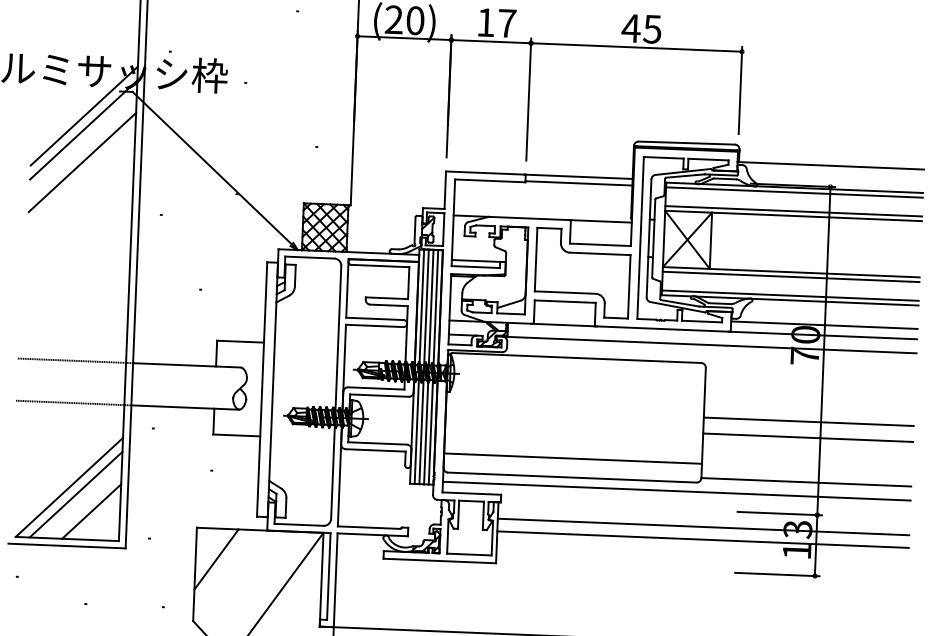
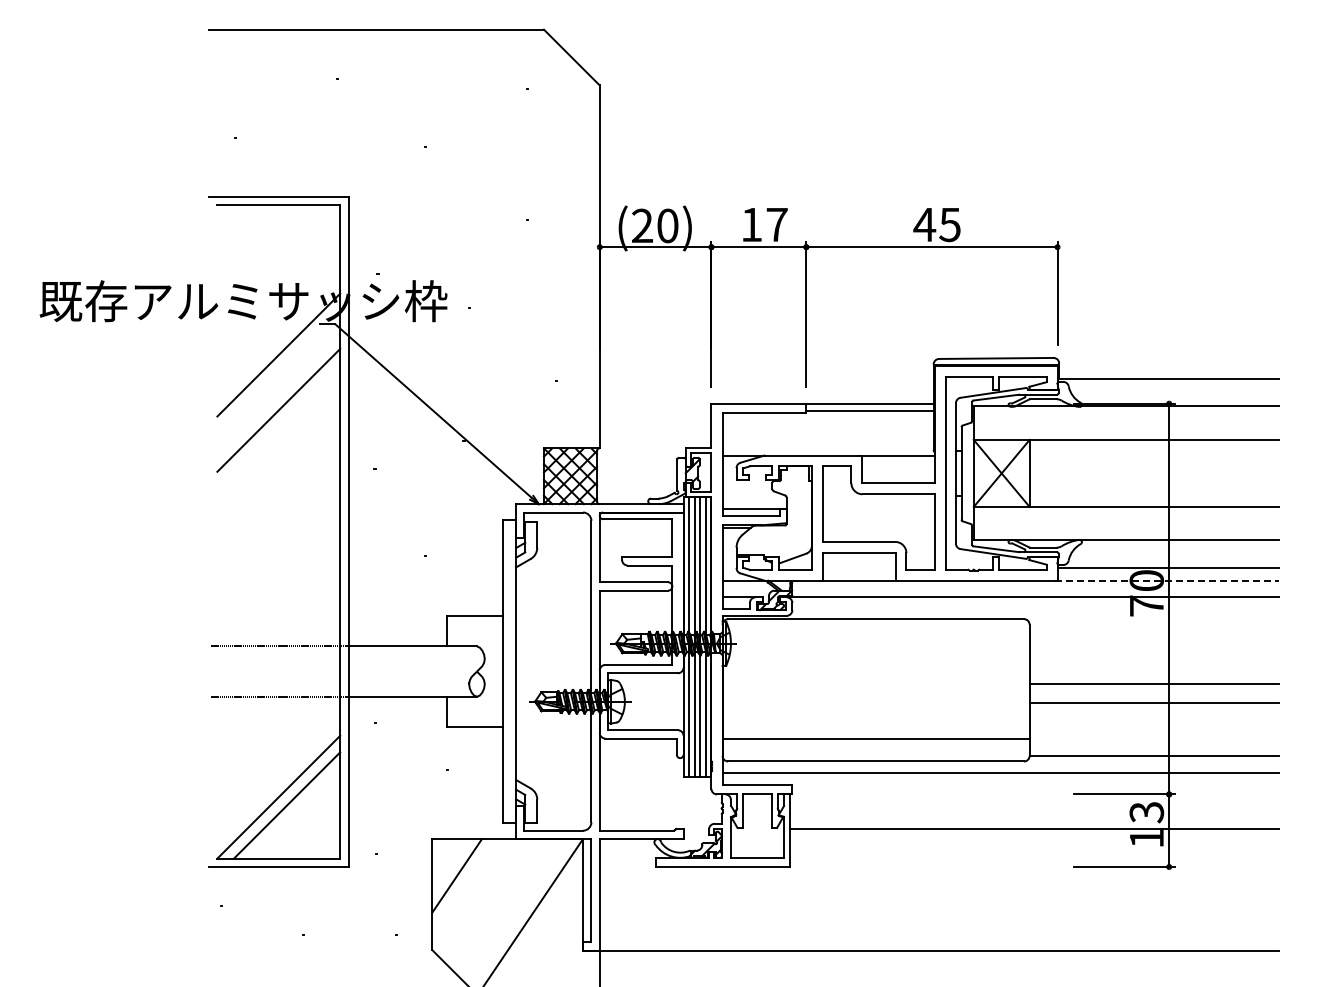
line: (83, 129) -> (278, 371), removed
line: (794, 192) -> (1126, 412), removed
line: (793, 211) -> (1126, 434), removed
line: (791, 276) -> (1126, 512), removed
line: (790, 295) -> (1126, 534), removed
line: (823, 335) -> (1167, 580), solid -> dashed
line: (91, 511) -> (306, 824), removed
line: (703, 526) -> (1034, 813), removed

